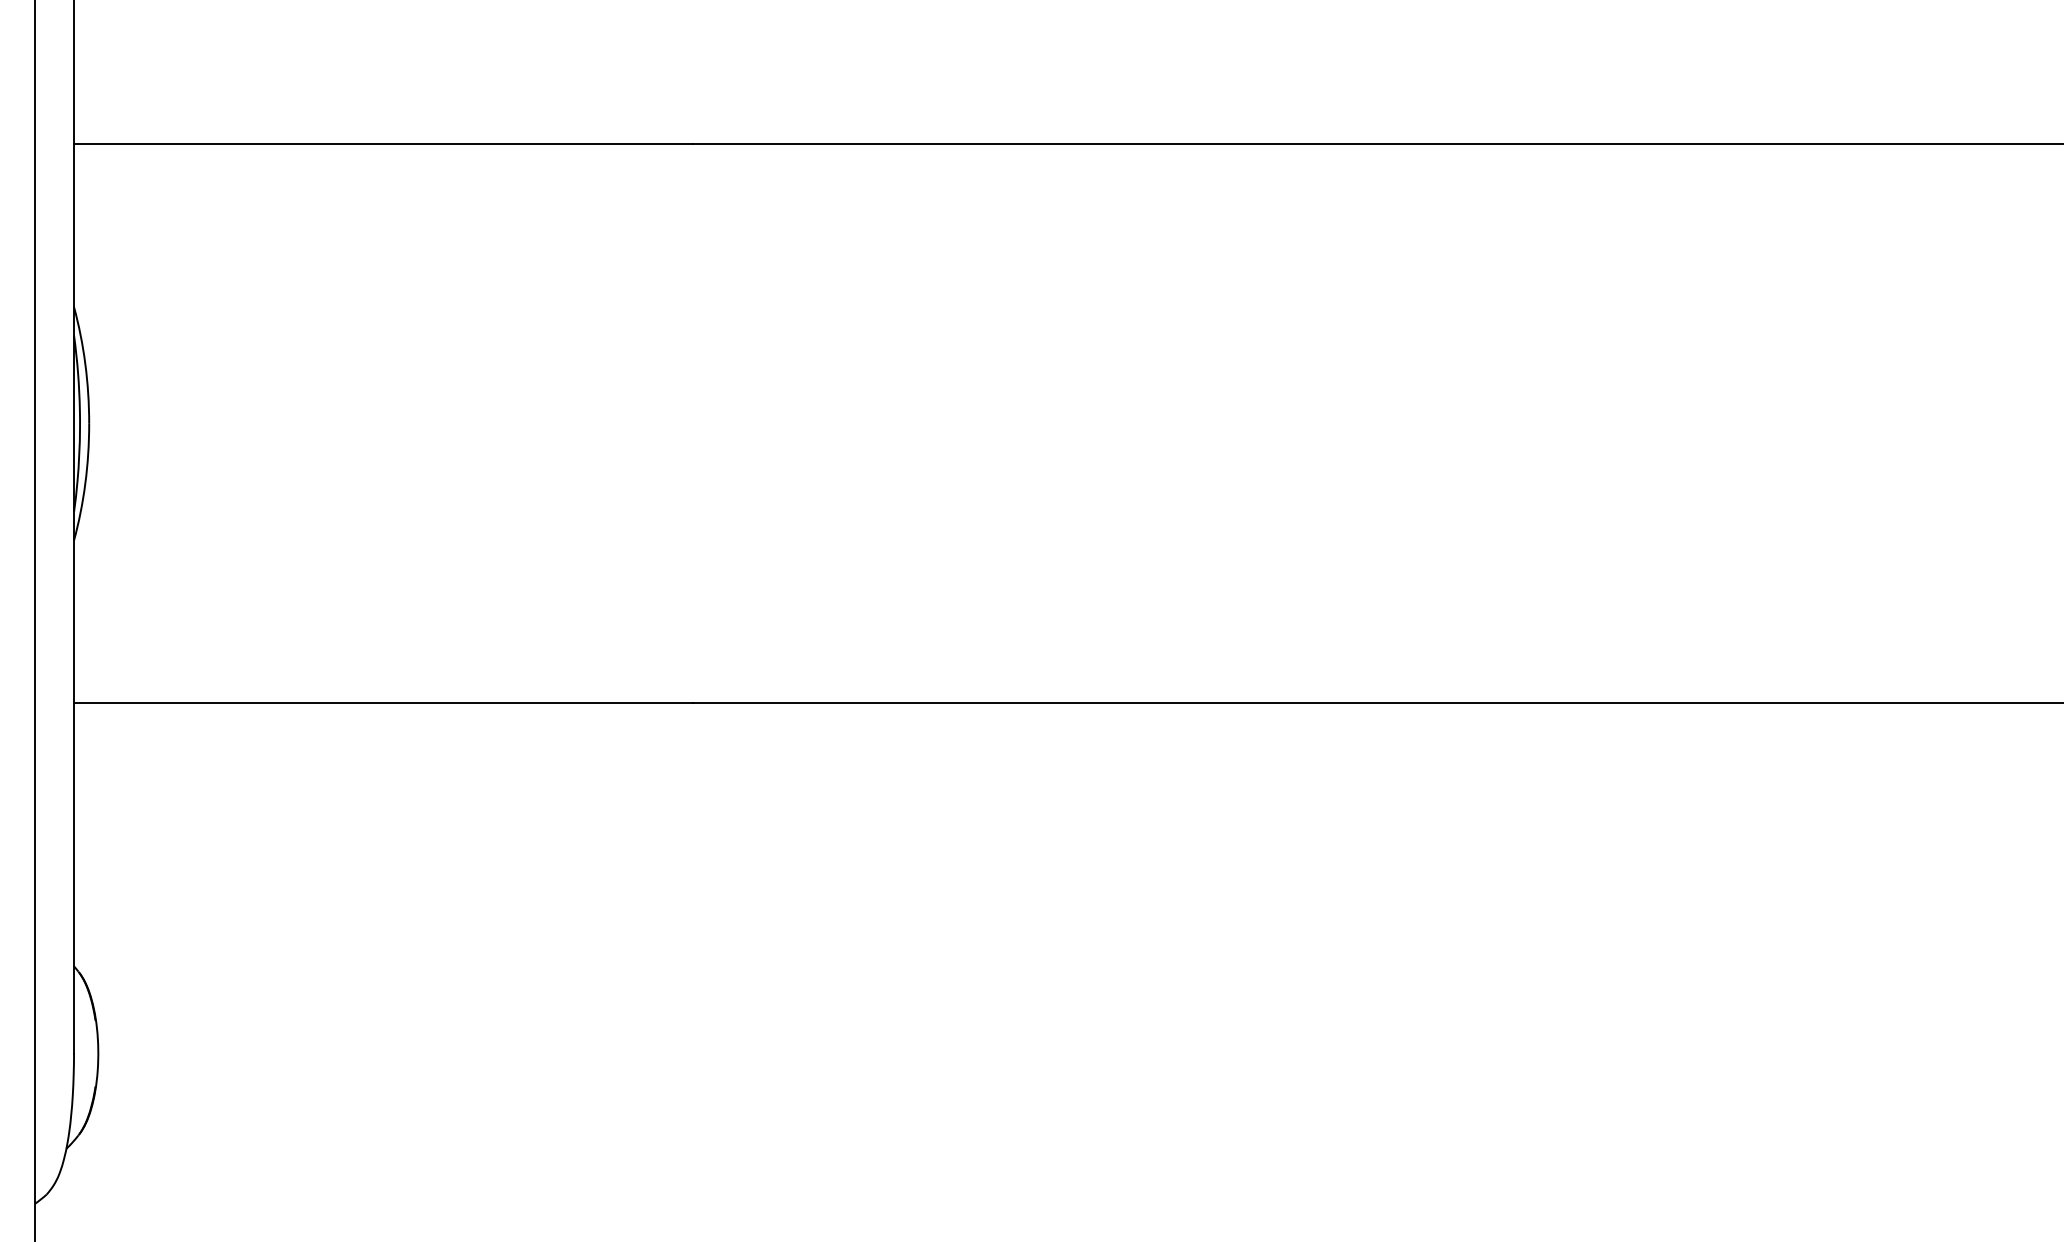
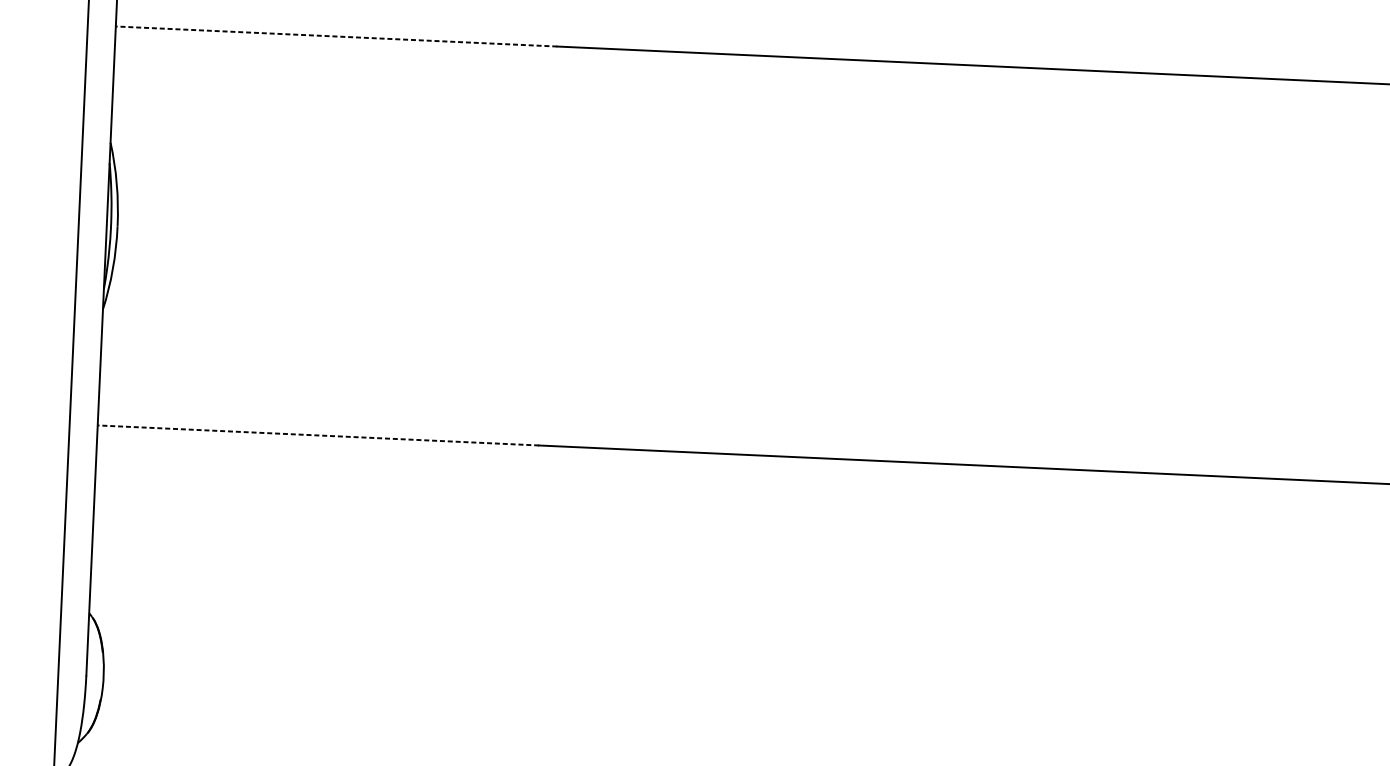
line: (382, 144) -> (335, 36), solid -> dashed
line: (382, 703) -> (317, 435), solid -> dashed

